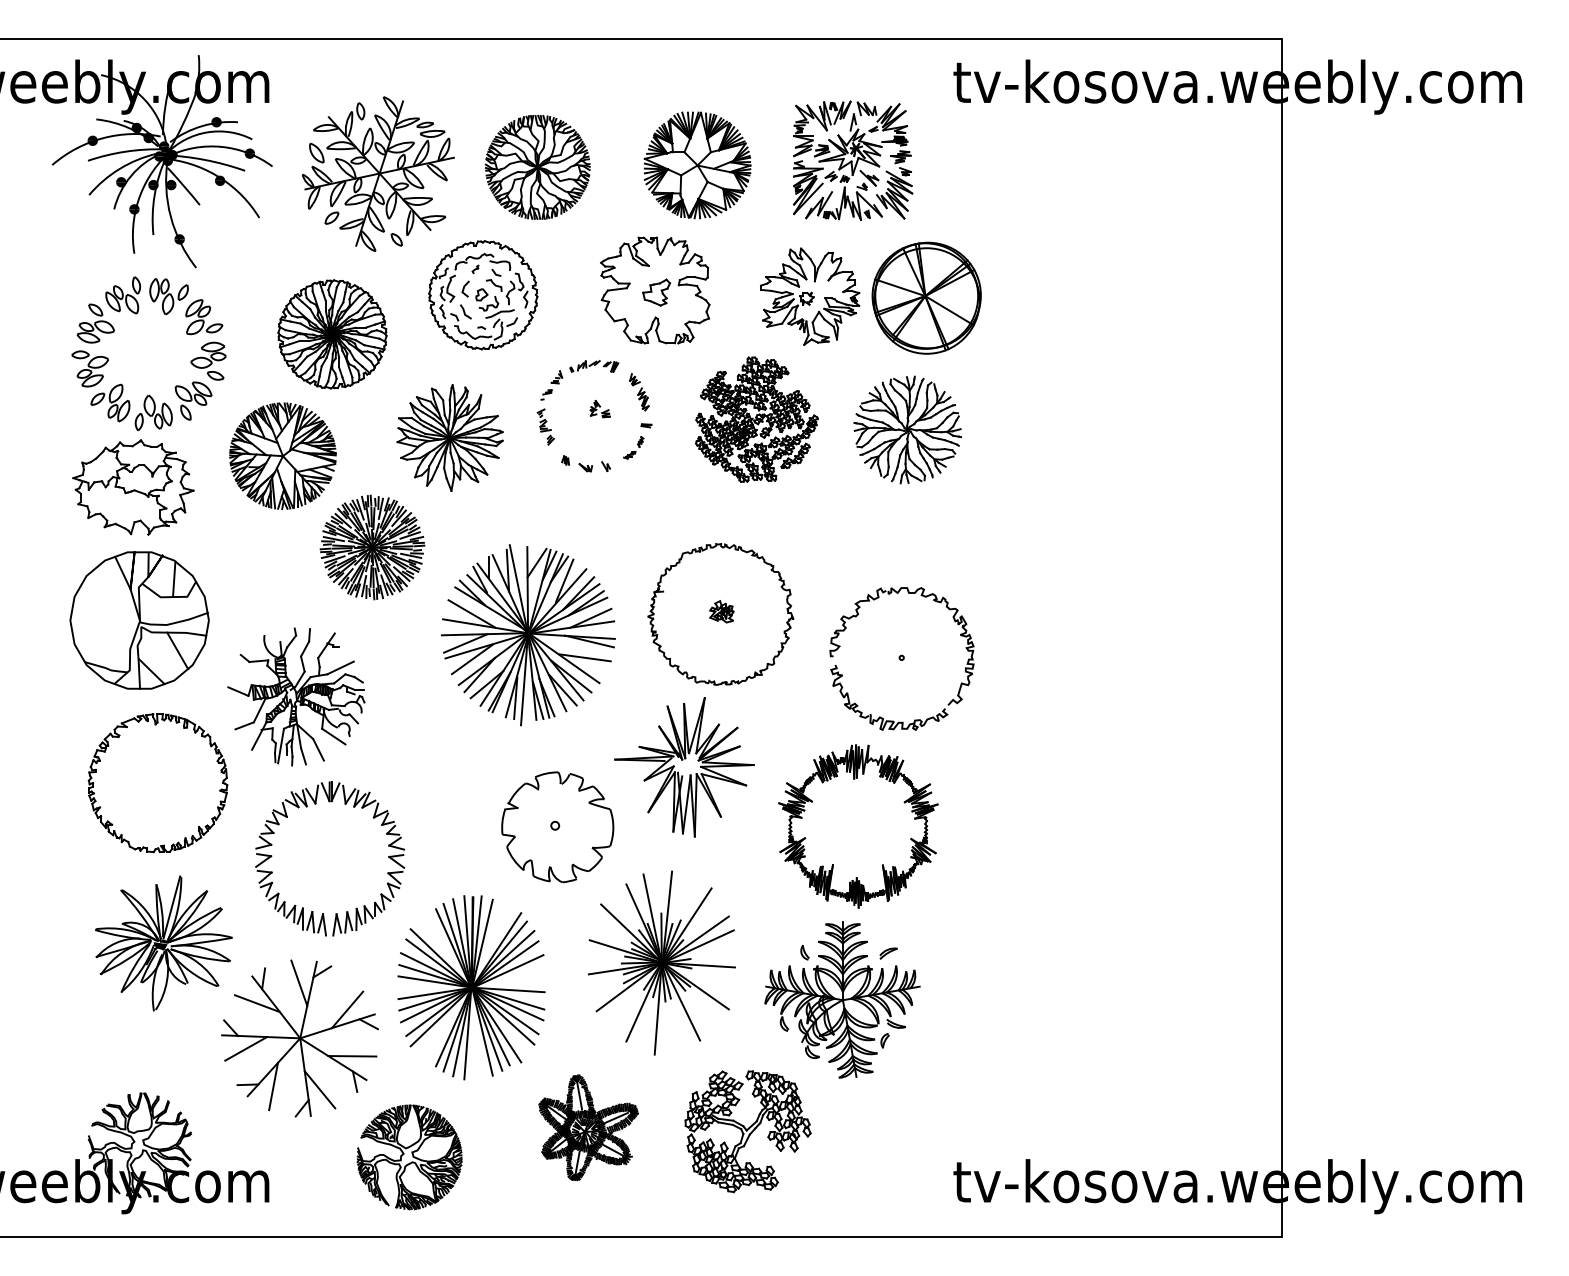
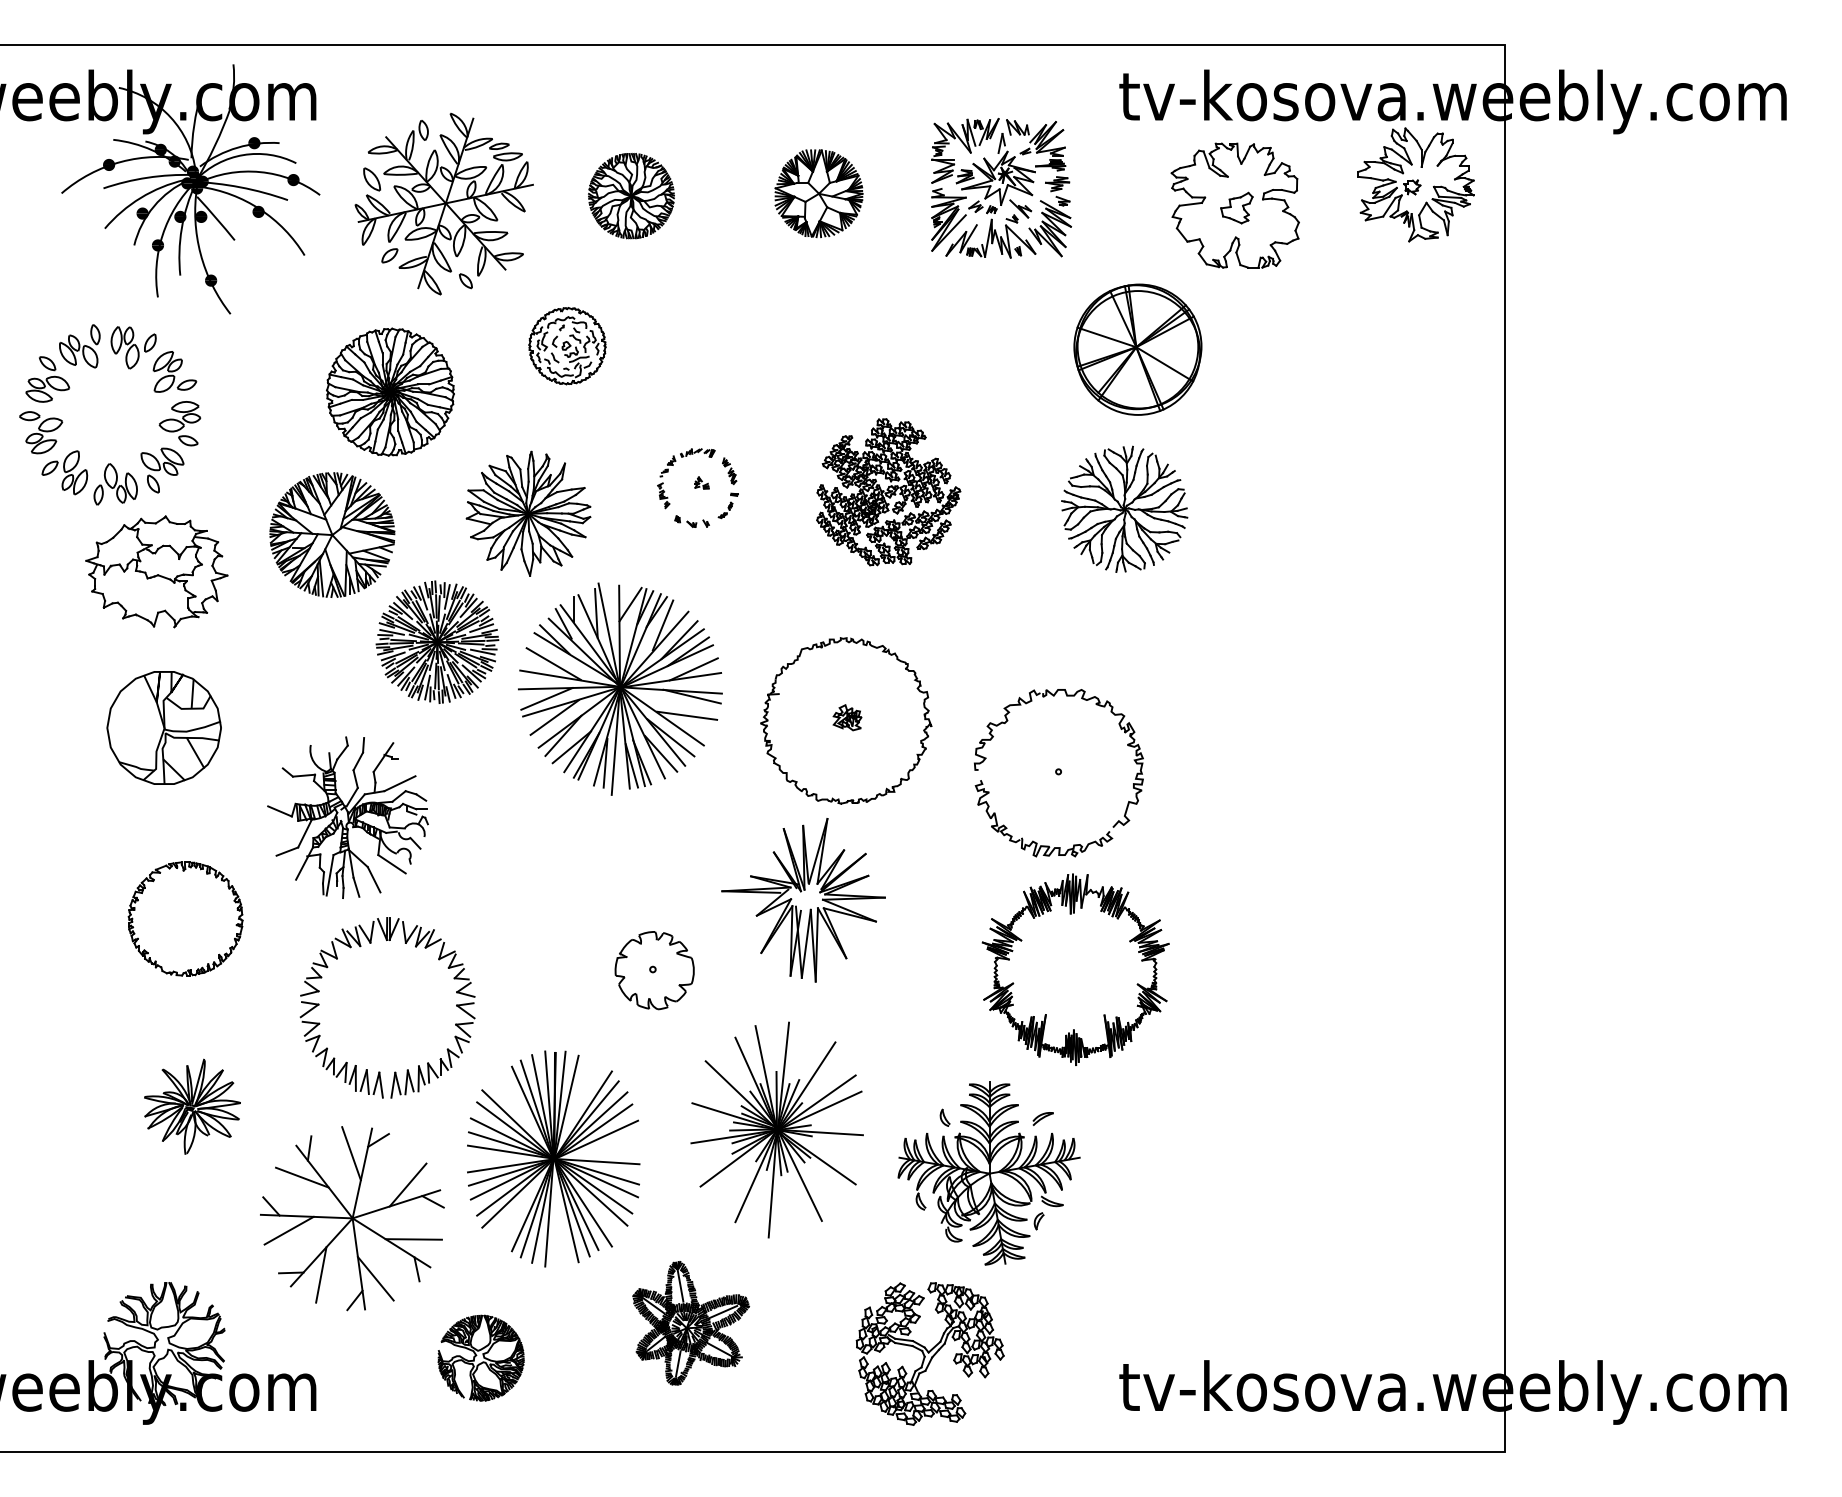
part: (697, 165) -> (818, 193), size x0.7
part: (537, 166) -> (631, 195), size x0.7
part: (654, 290) -> (1234, 205), moved
part: (483, 294) -> (567, 345), size x0.6
part: (809, 296) -> (1415, 184), moved
part: (926, 298) -> (1137, 349), moved
part: (109, 360) -> (63, 422), moved
part: (594, 415) -> (697, 487), size x0.6
part: (907, 429) -> (1124, 508), moved
part: (139, 620) -> (164, 727), size x0.7
part: (528, 634) -> (620, 688), moved
part: (157, 782) -> (185, 918), size x0.7
part: (858, 826) -> (1075, 969), moved
part: (557, 827) -> (654, 970), size x0.6
part: (163, 943) -> (192, 1106), size x0.6
part: (747, 1131) -> (929, 1353), moved
part: (410, 1157) -> (481, 1358), size x0.7

